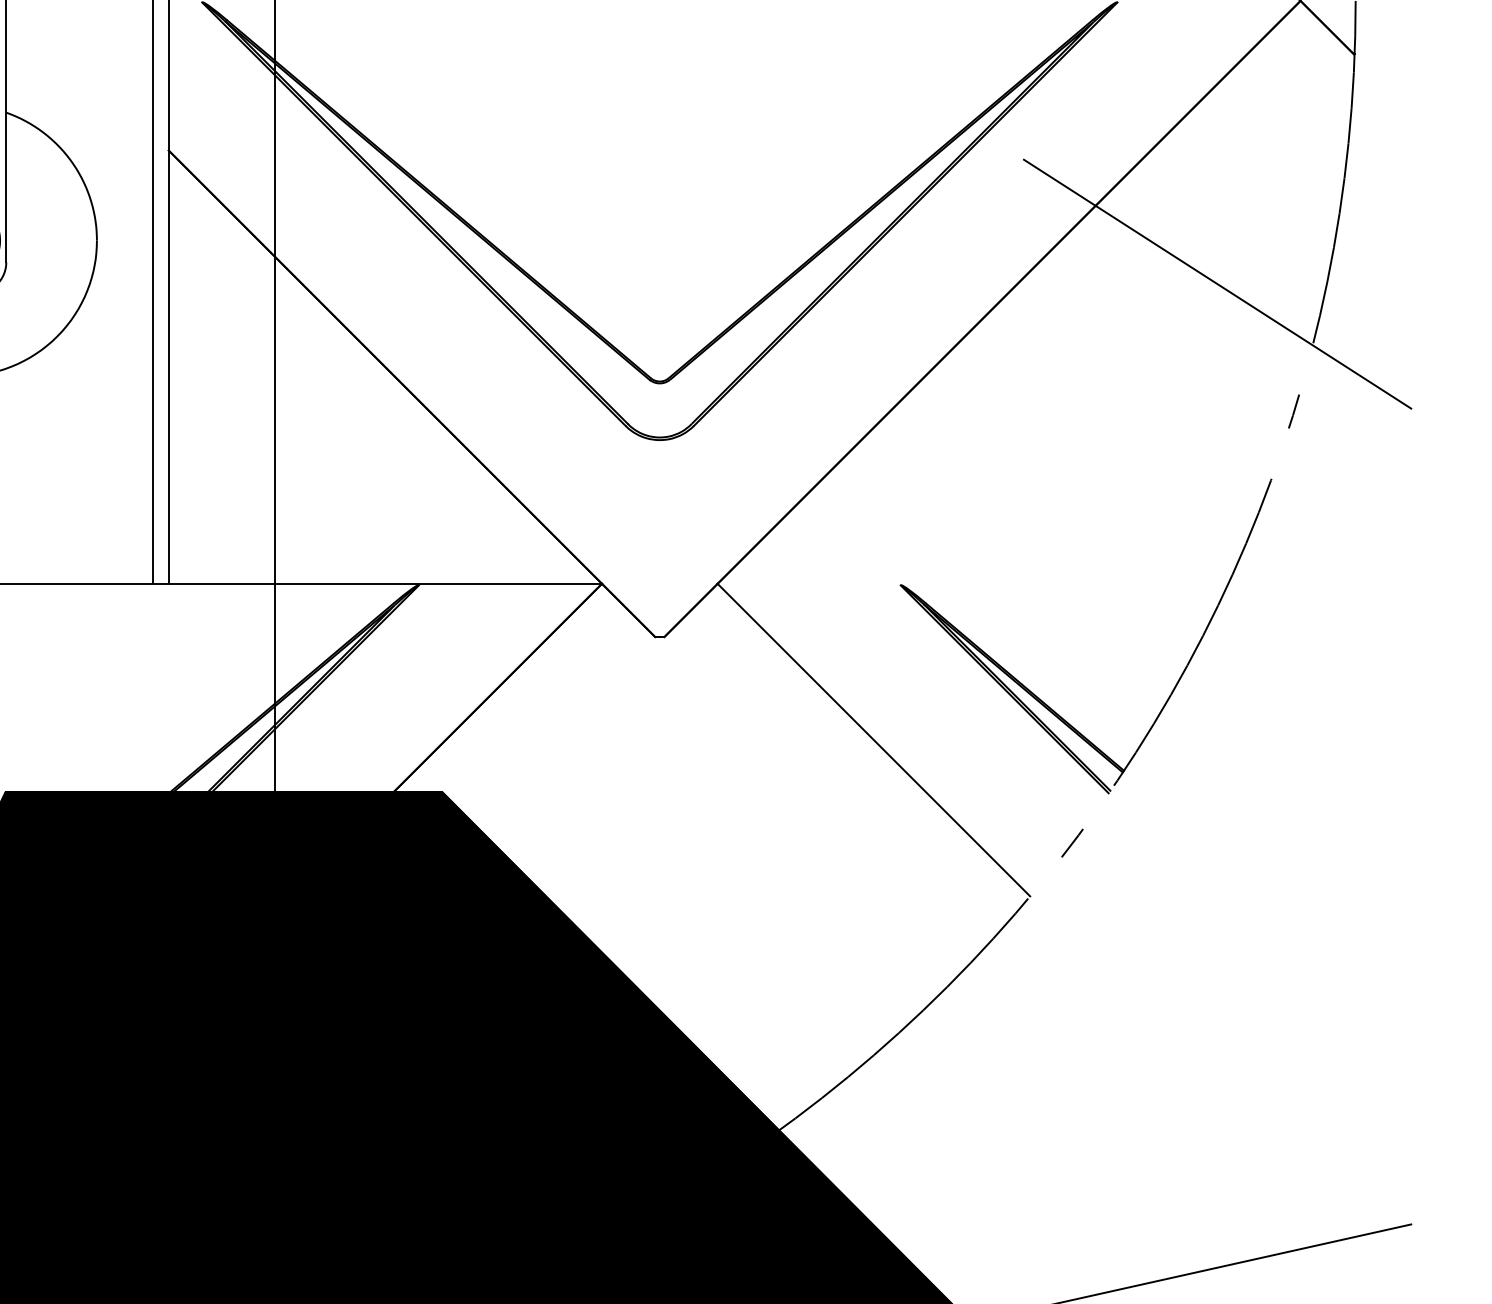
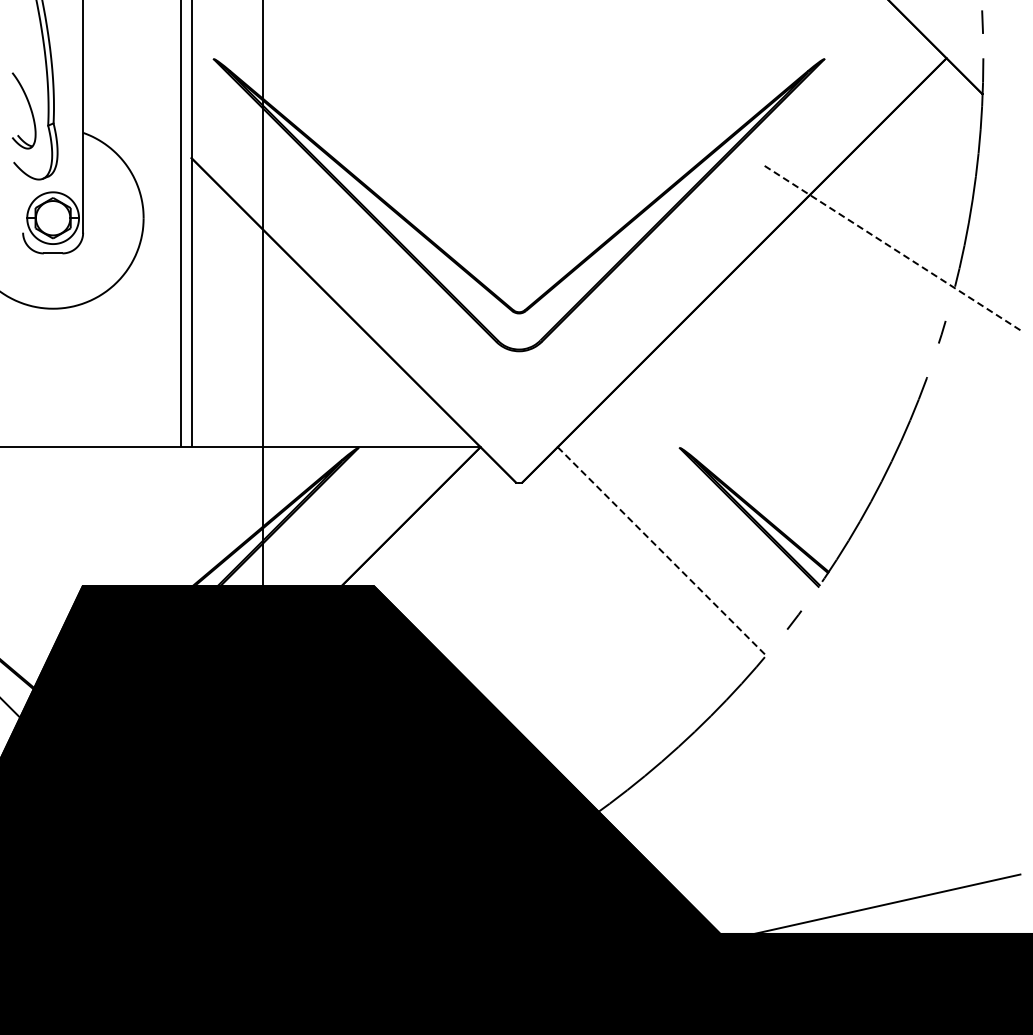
line: (1217, 284) -> (891, 247), solid -> dashed
line: (874, 740) -> (662, 551), solid -> dashed

